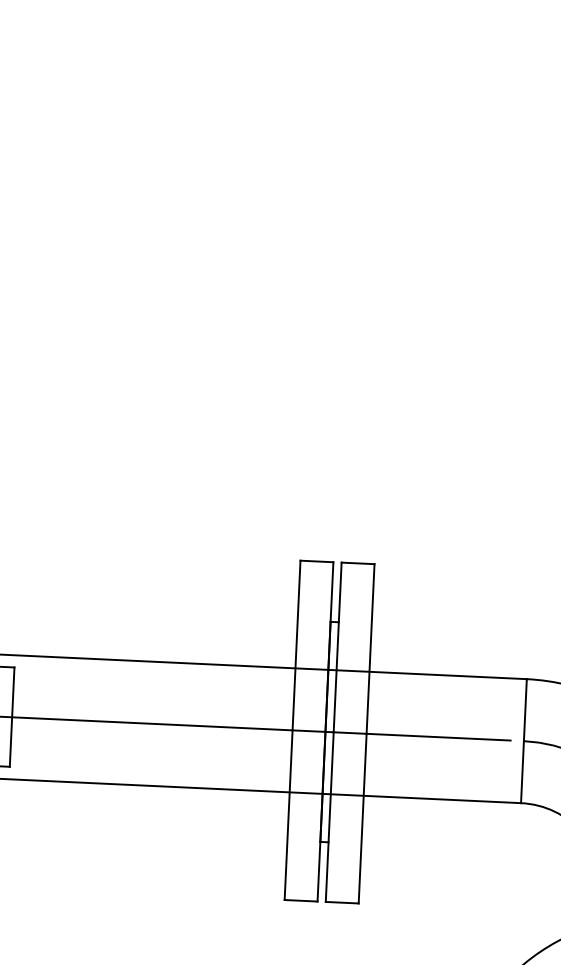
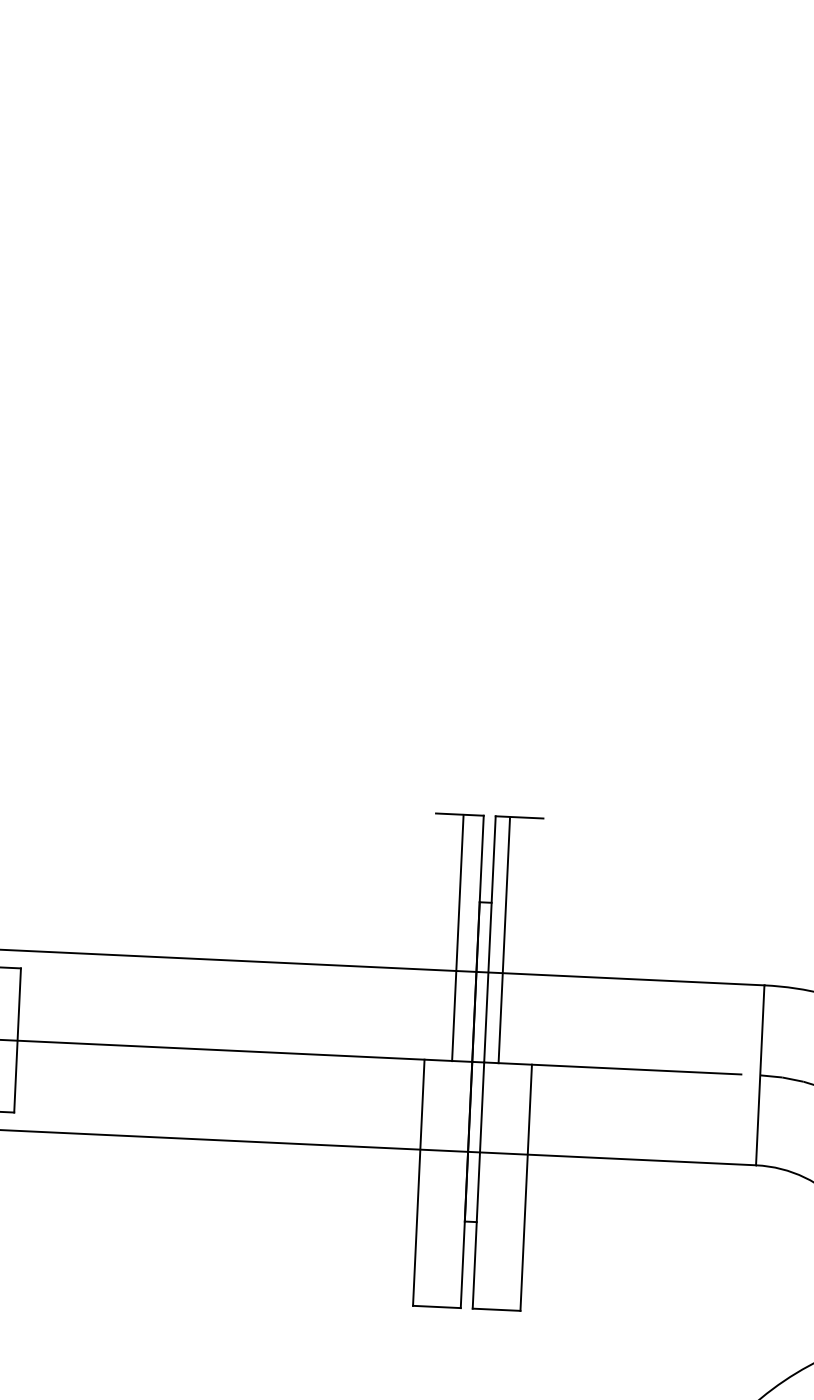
line: (296, 645) -> (457, 937), moved
line: (370, 648) -> (504, 939), moved

